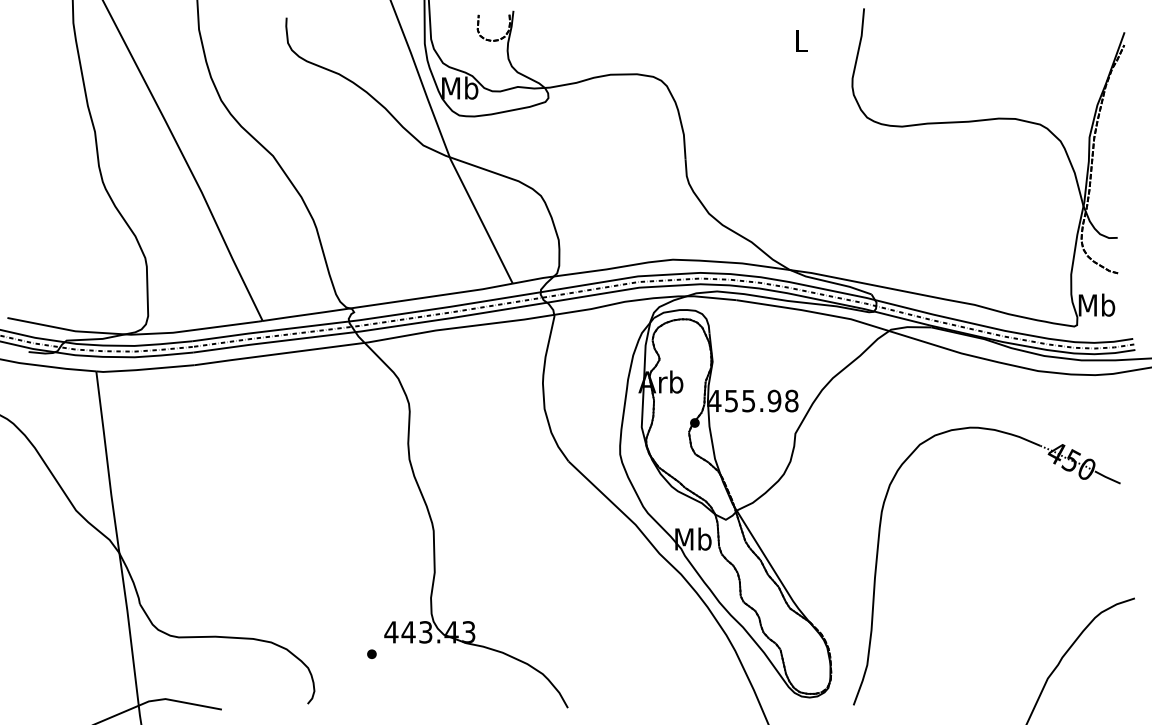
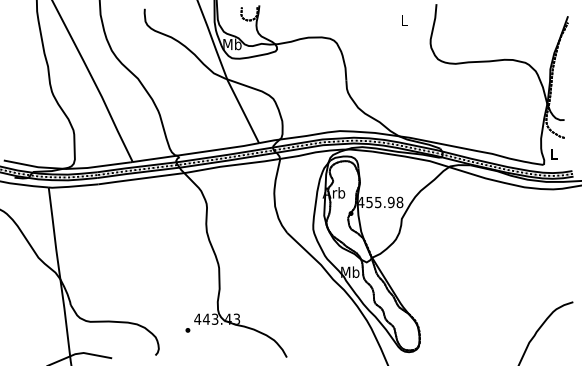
text: (1097, 304) -> (554, 153), Mb -> L
part: (879, 553) -> (444, 279), removed

